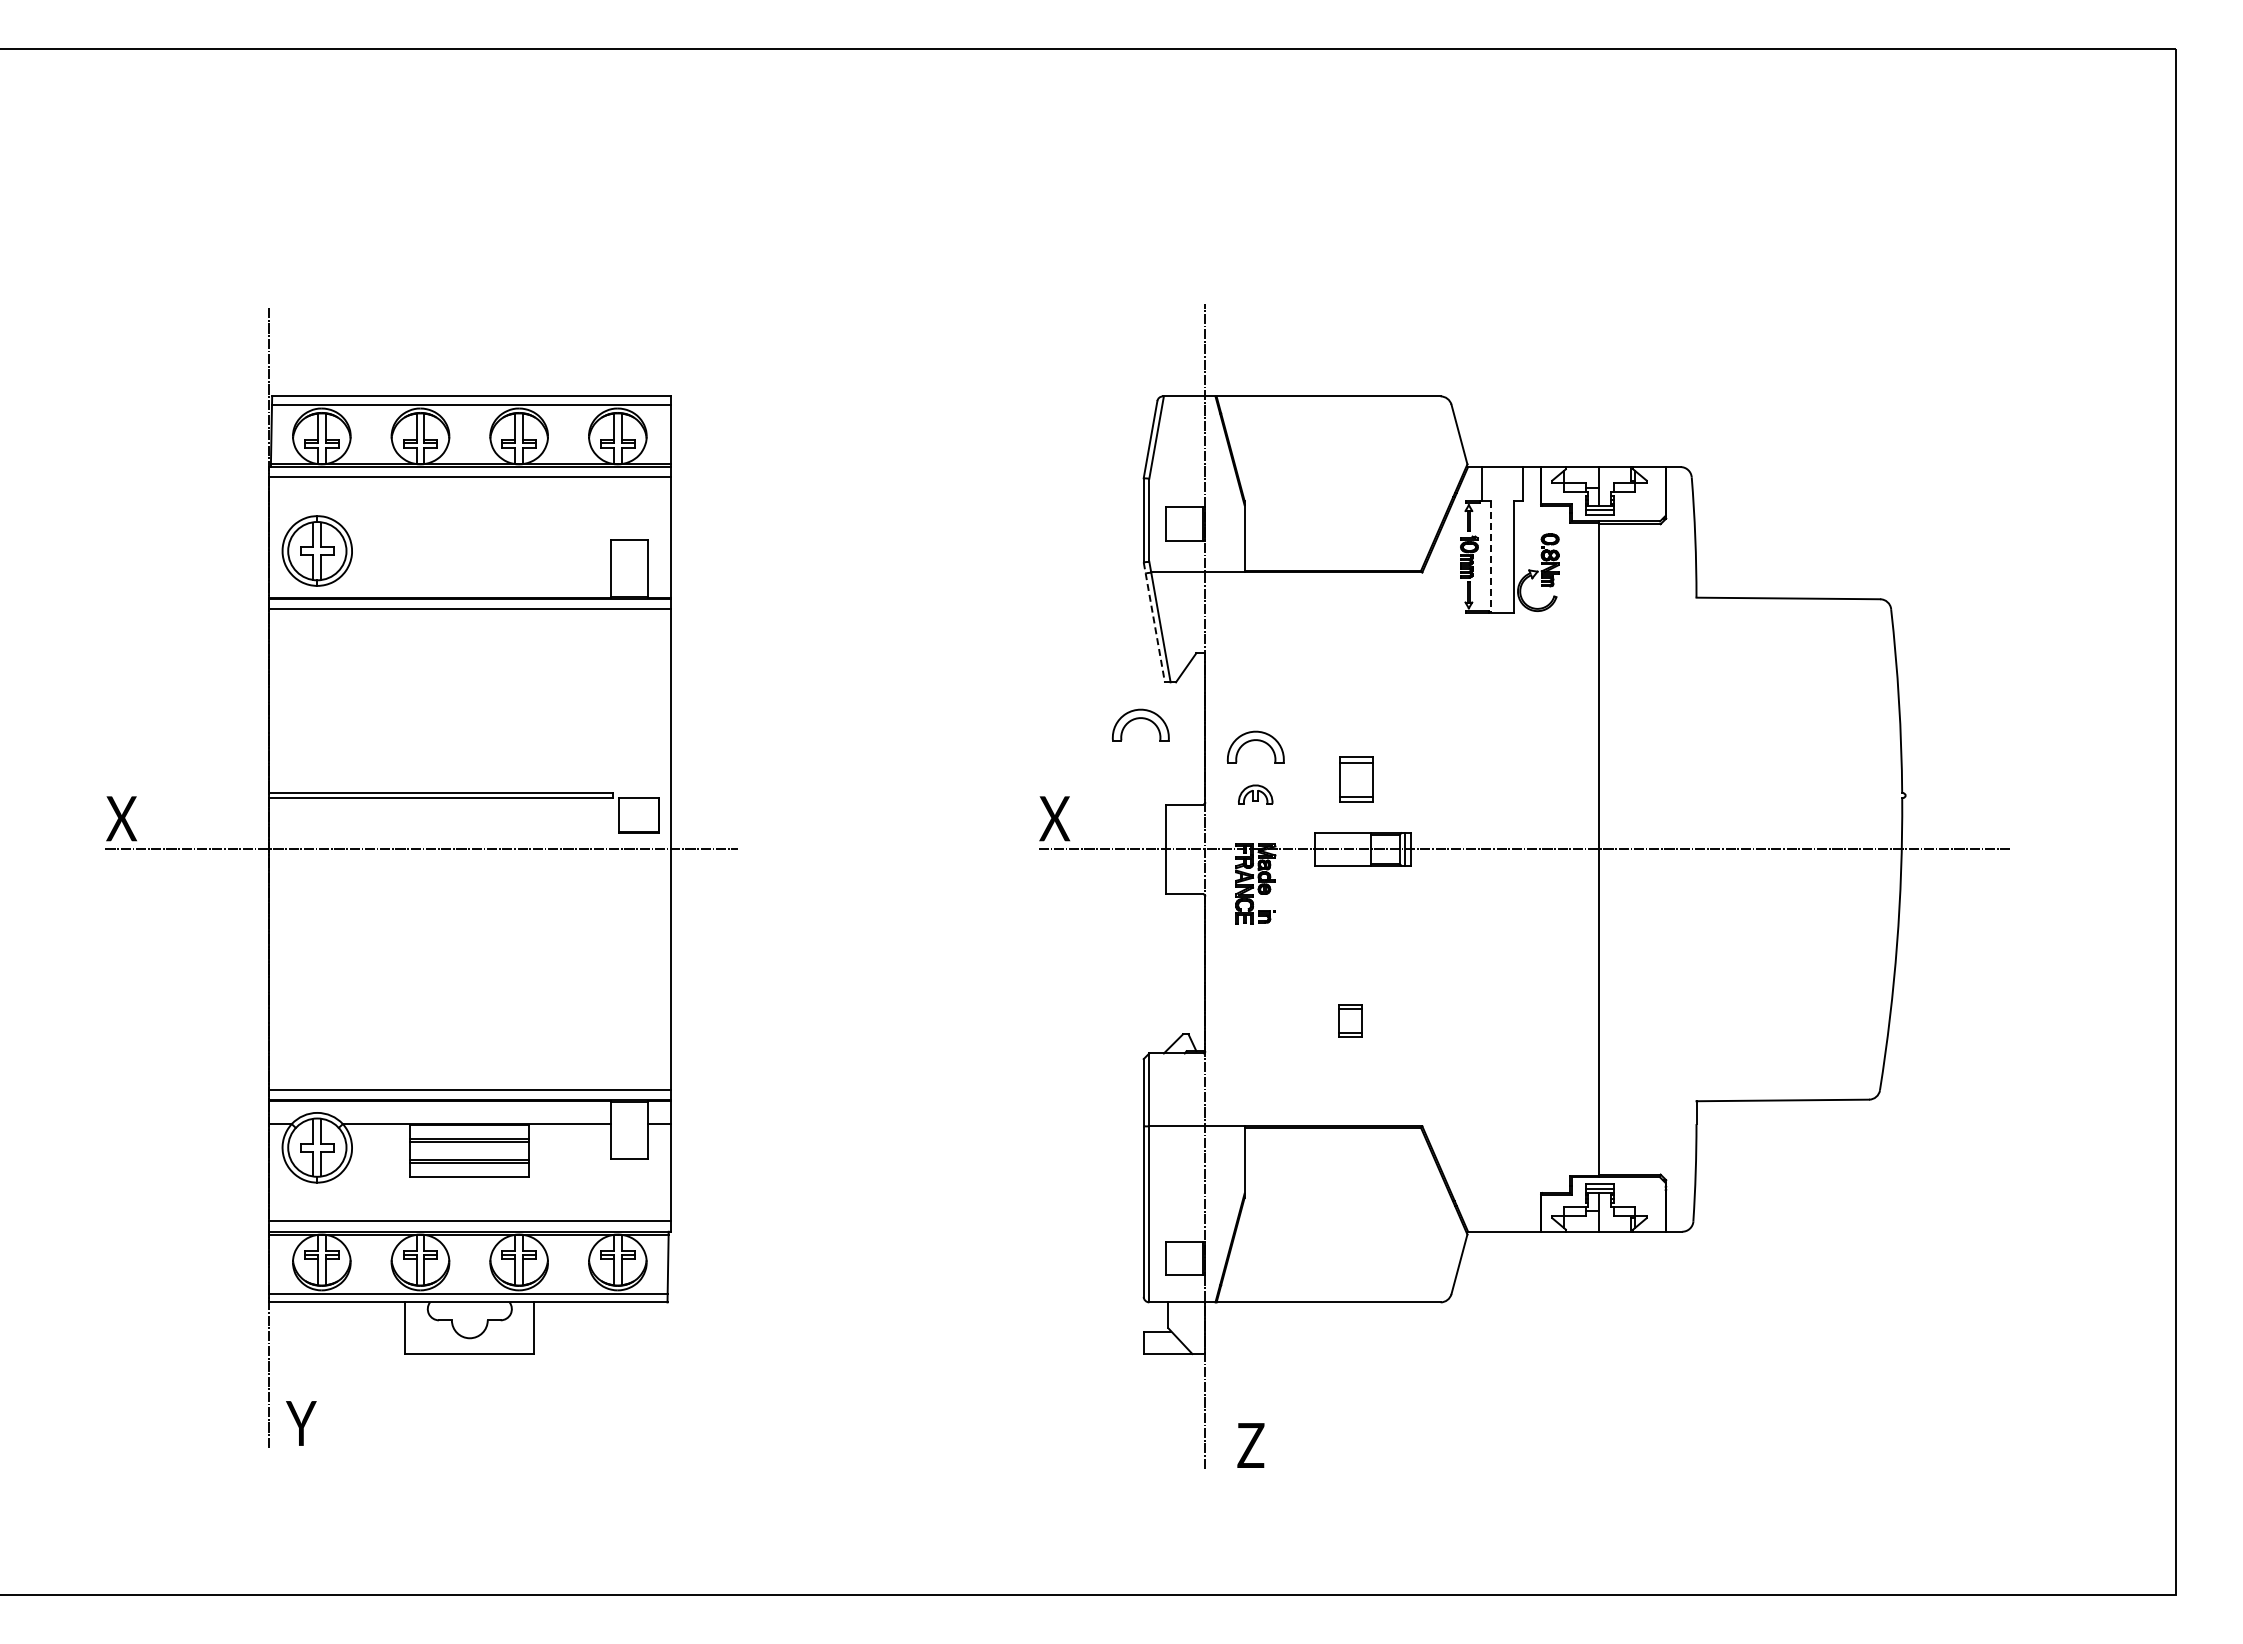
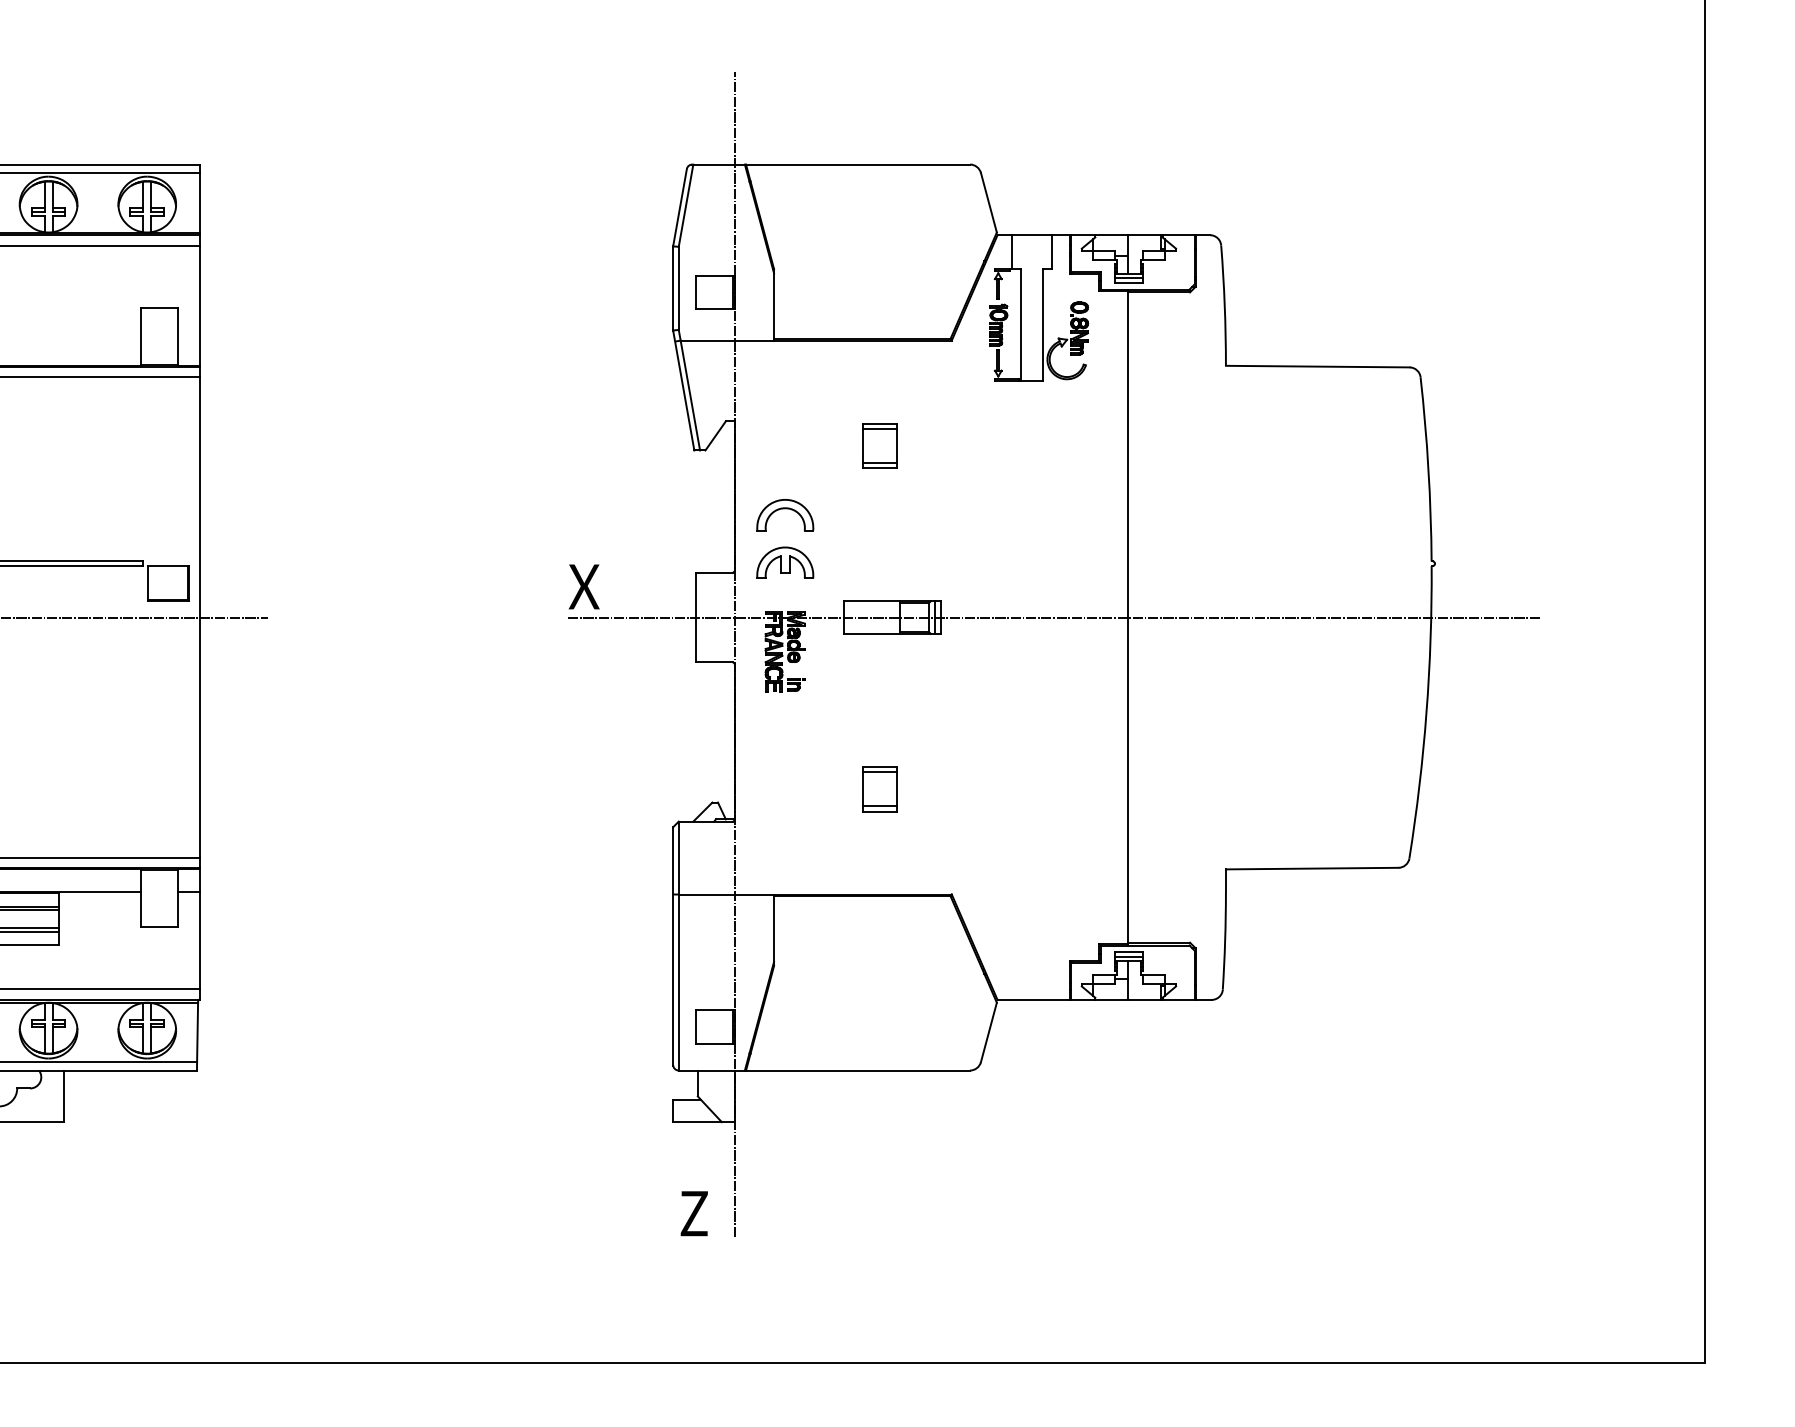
line: (1491, 557) -> (1020, 325), dashed -> solid
line: (1154, 622) -> (683, 390), dashed -> solid
part: (1140, 724) -> (669, 492), removed
part: (1356, 779) -> (879, 445), moved
part: (1255, 794) -> (784, 562), size x1.67
part: (1350, 1020) -> (879, 788), size x1.43
text: (1250, 1445) -> (693, 1213), moved

